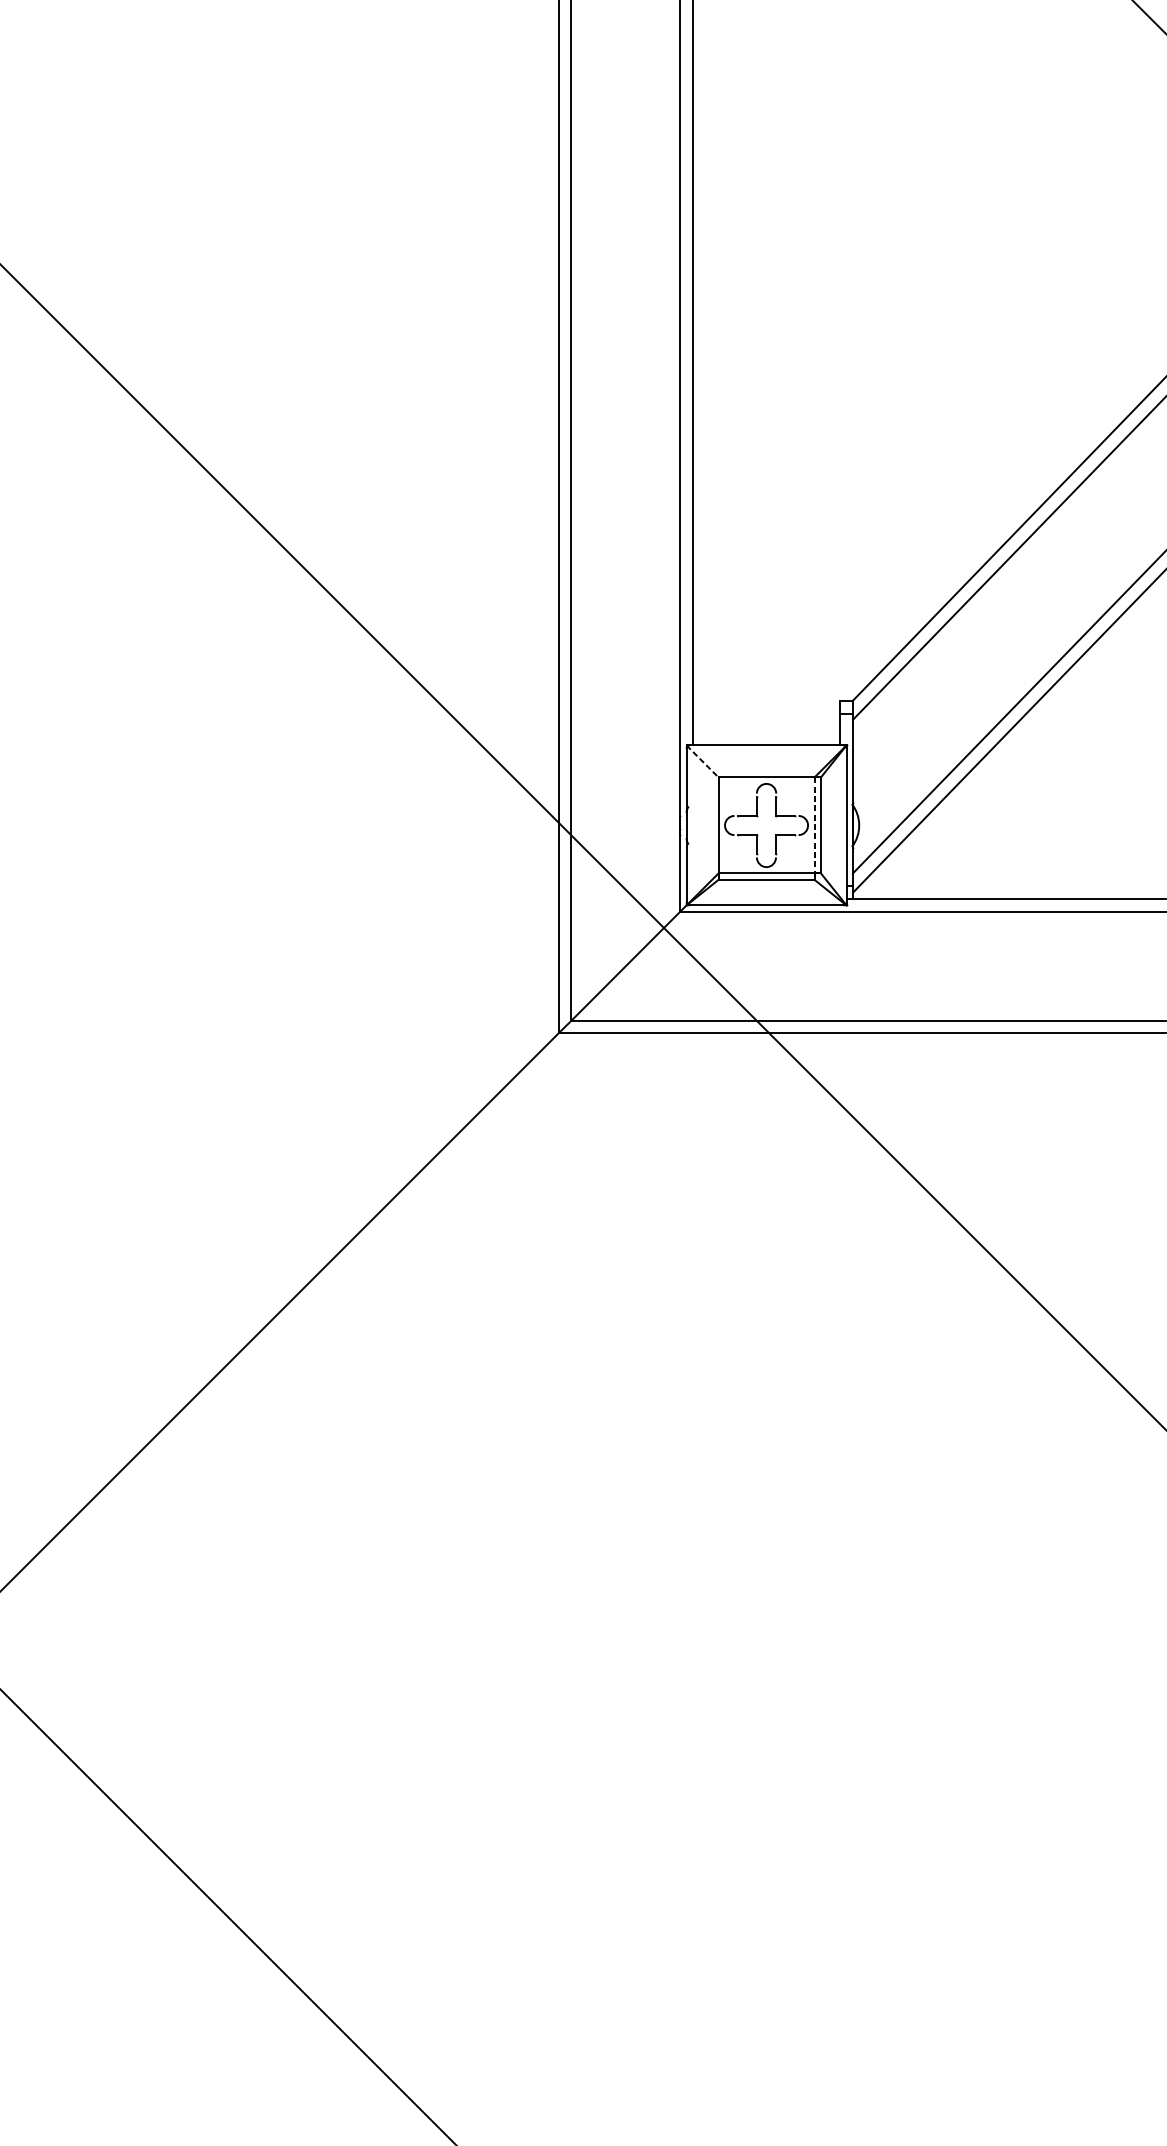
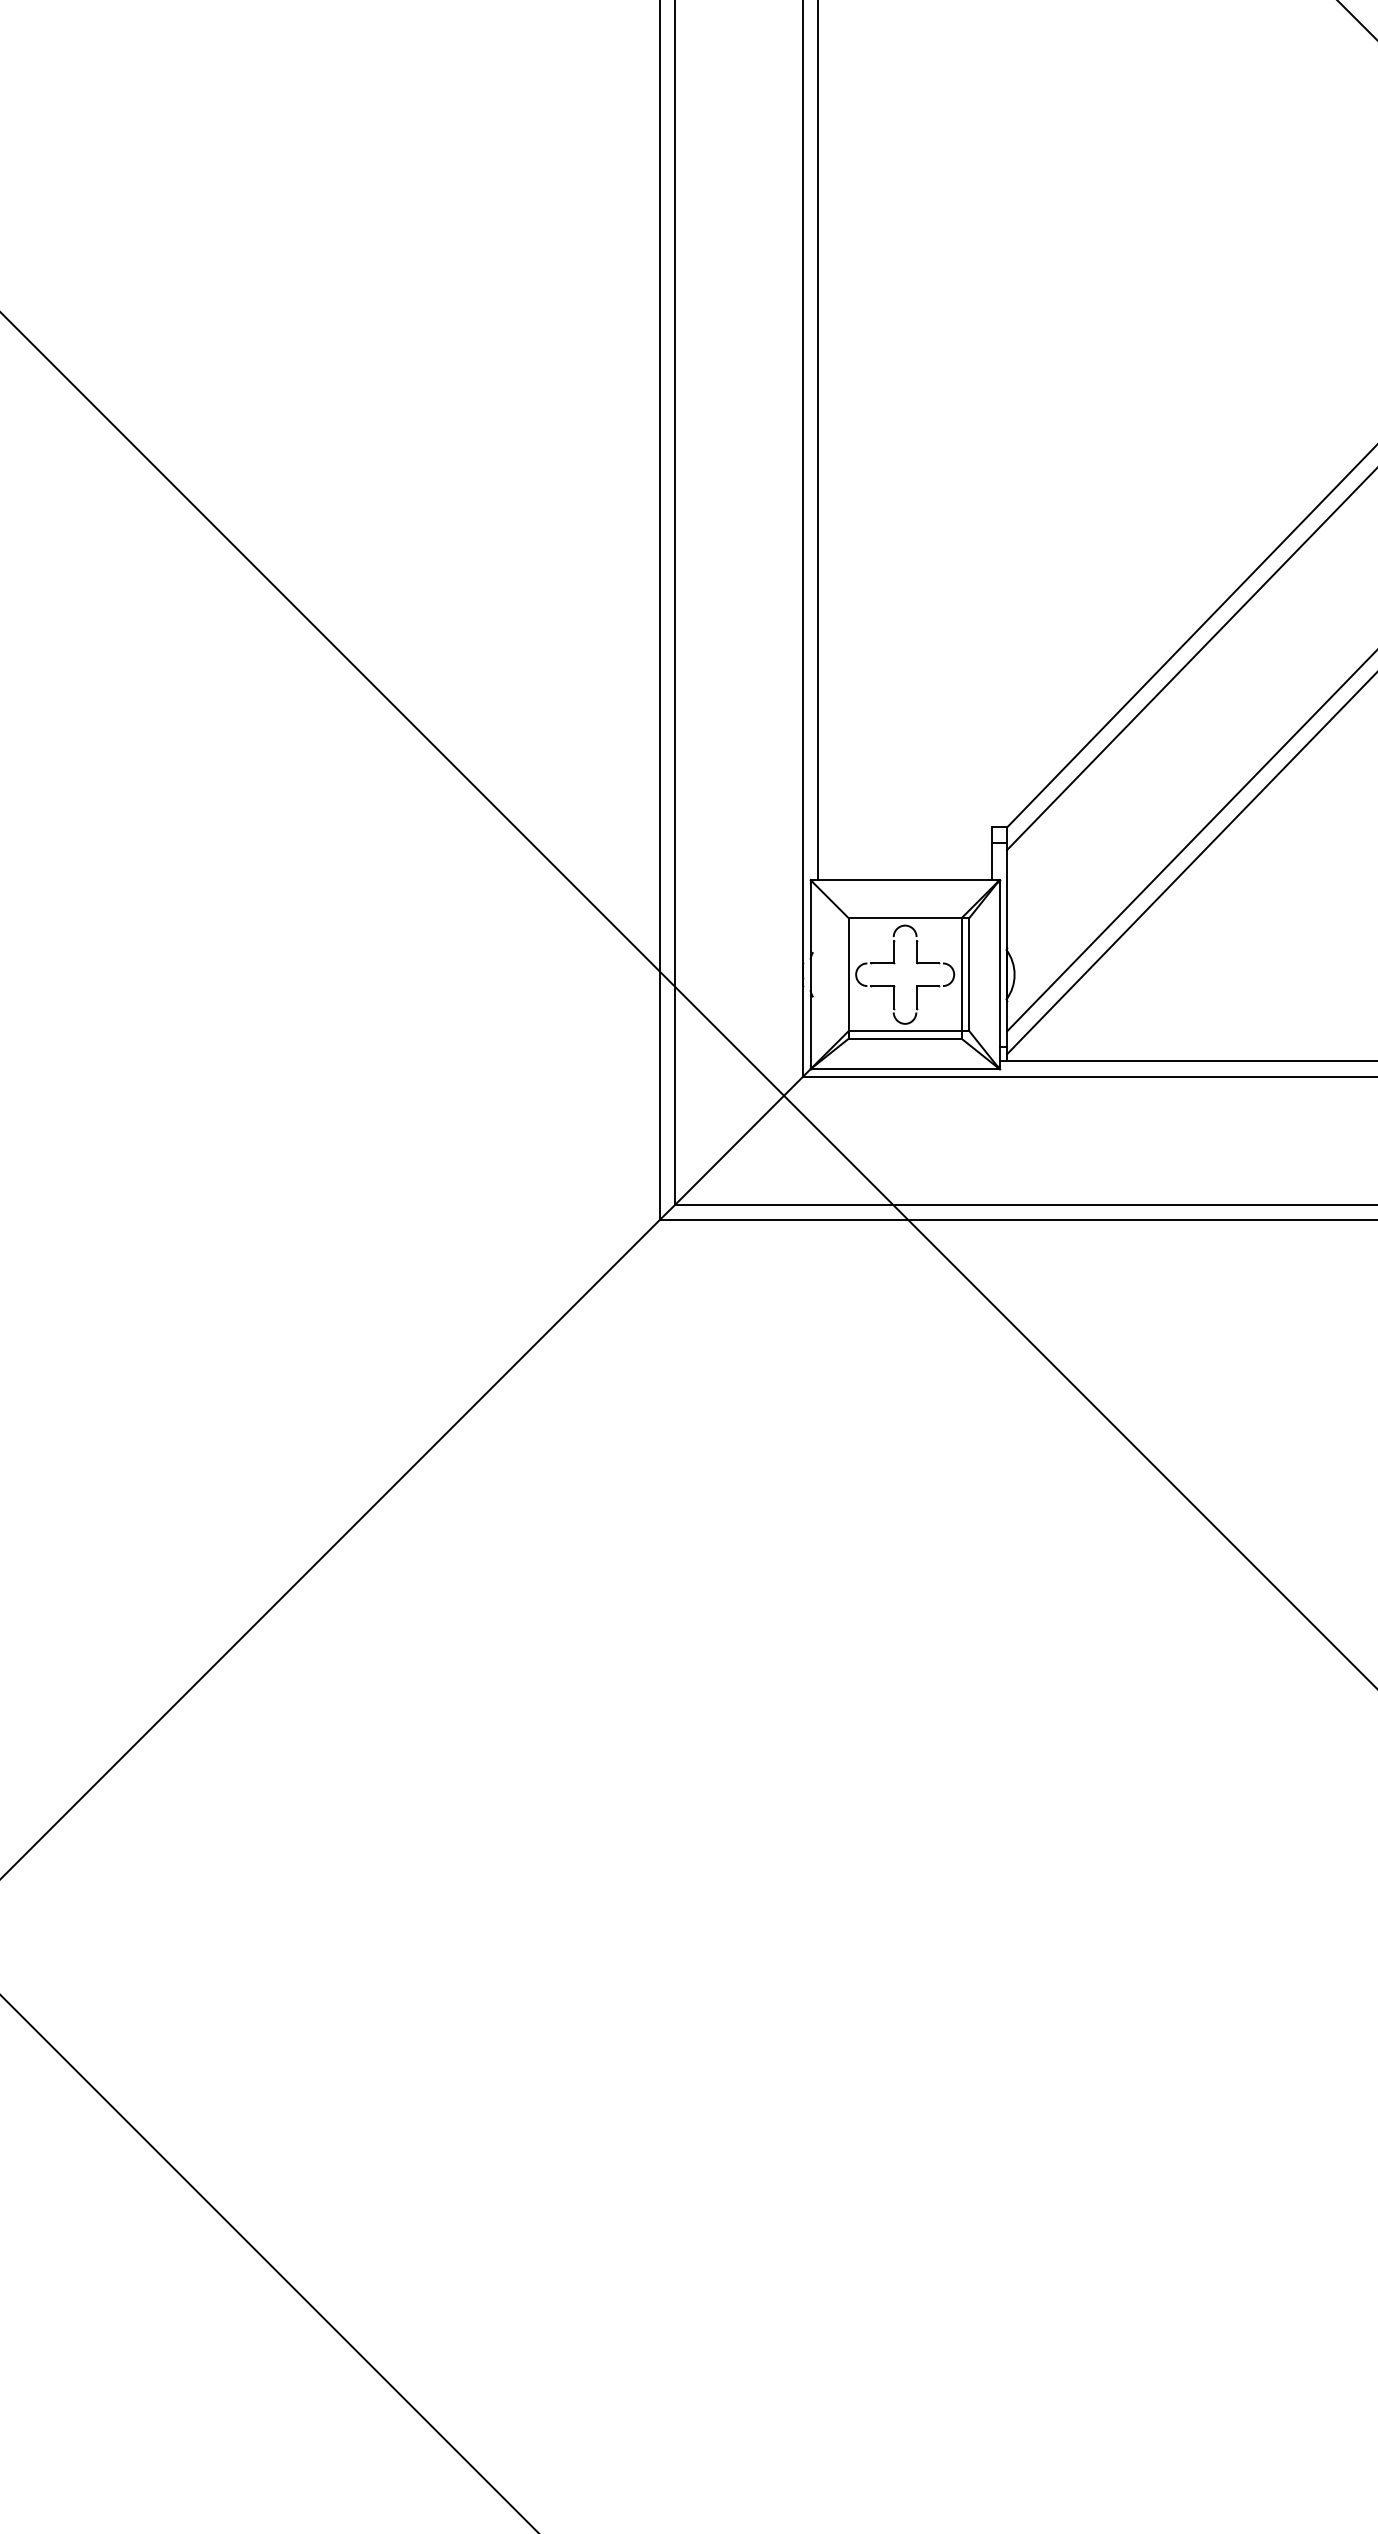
line: (702, 761) -> (829, 899), dashed -> solid
line: (814, 825) -> (961, 974), dashed -> solid

